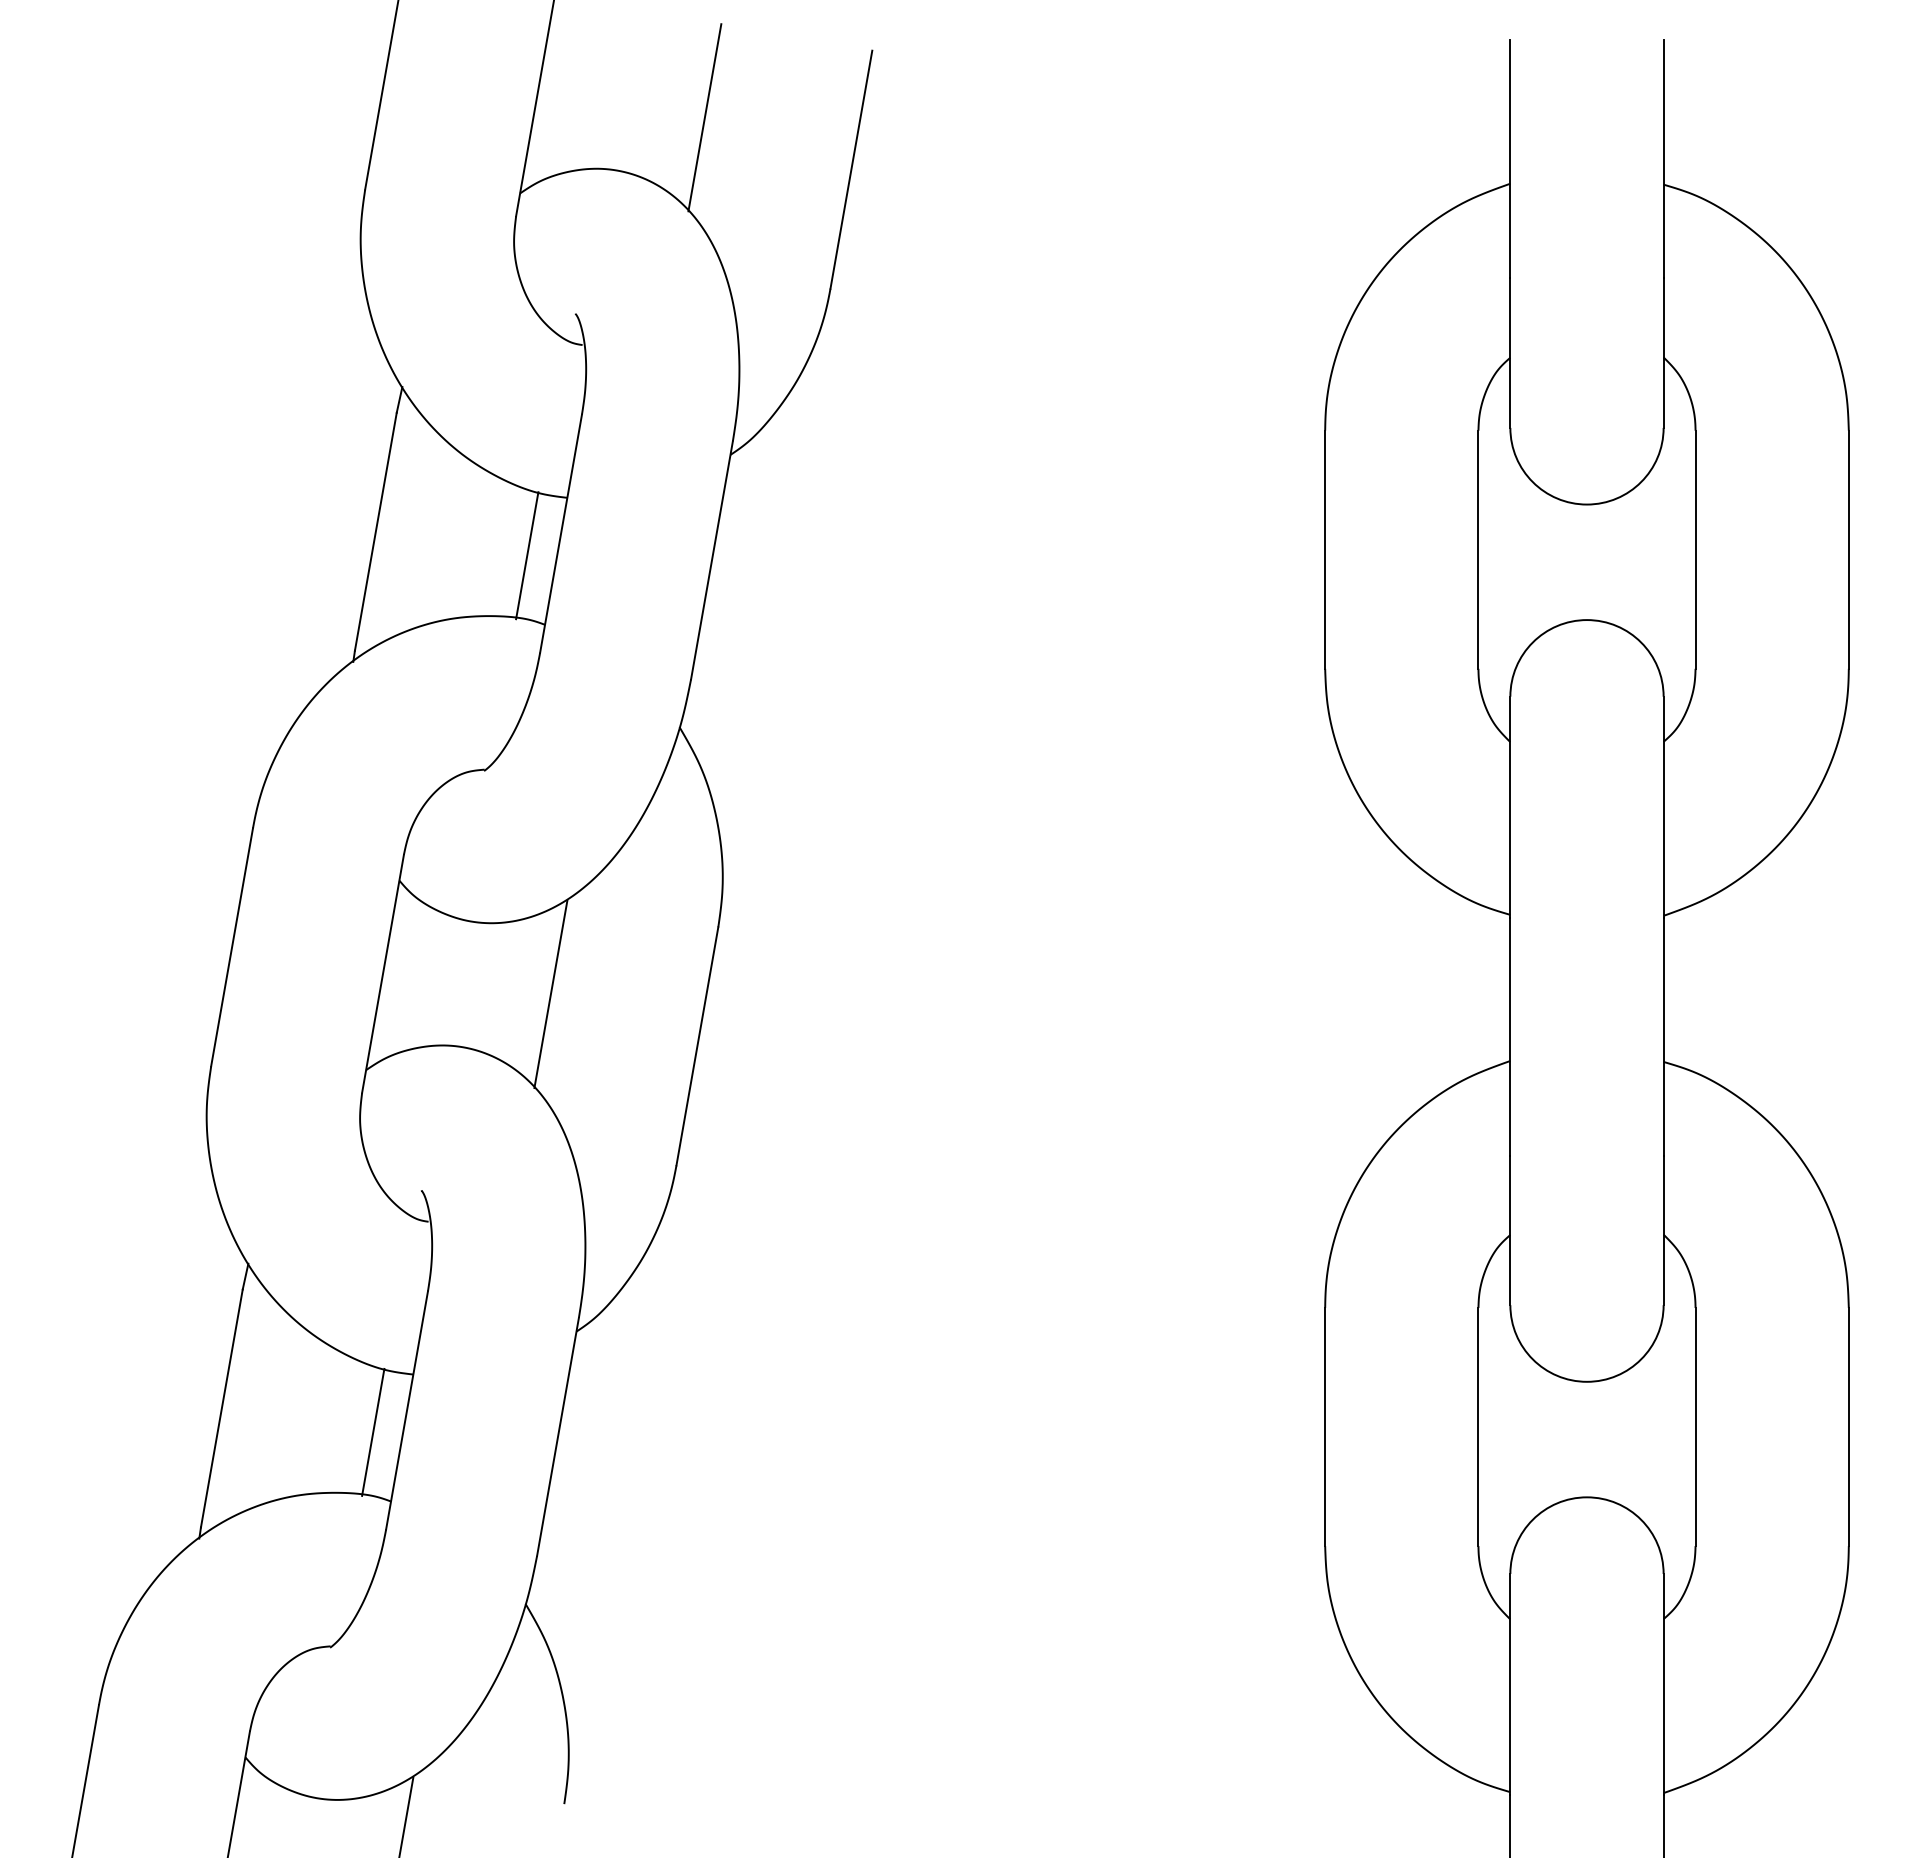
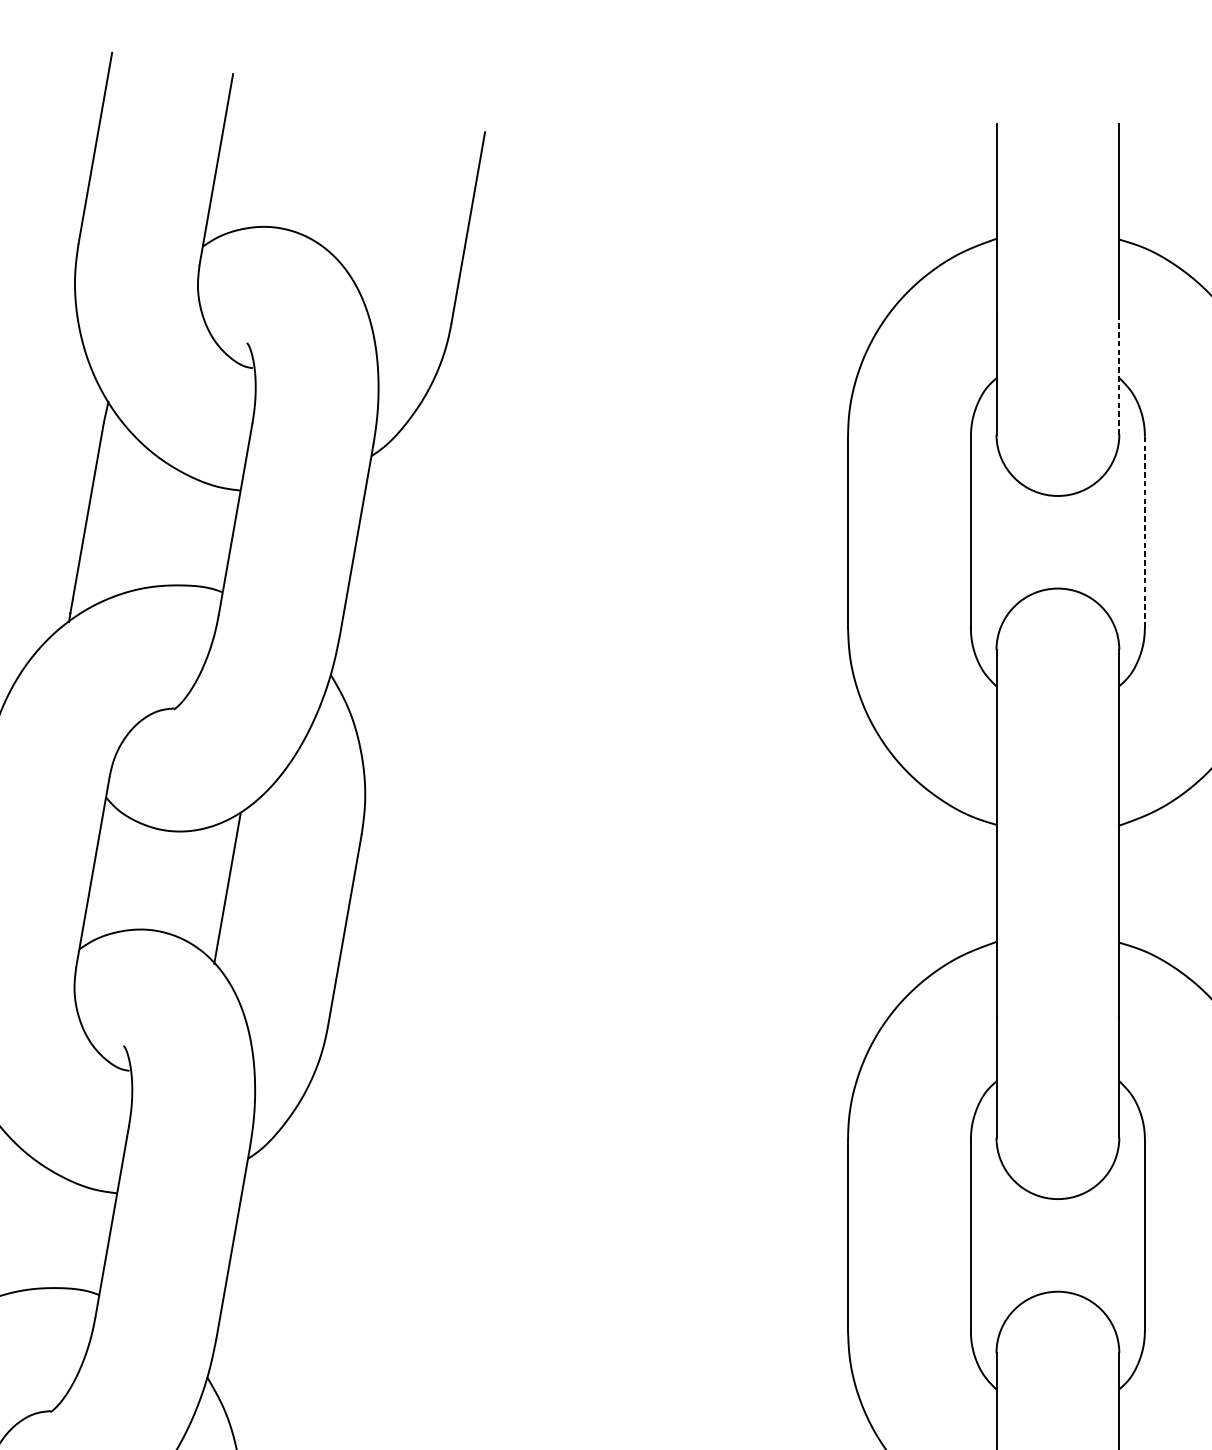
line: (704, 117) -> (350, 185), removed
line: (1663, 353) -> (1119, 374), solid -> dashed
line: (1695, 550) -> (1144, 532), solid -> dashed
line: (527, 555) -> (208, 536), removed
line: (373, 1431) -> (85, 1238), removed

